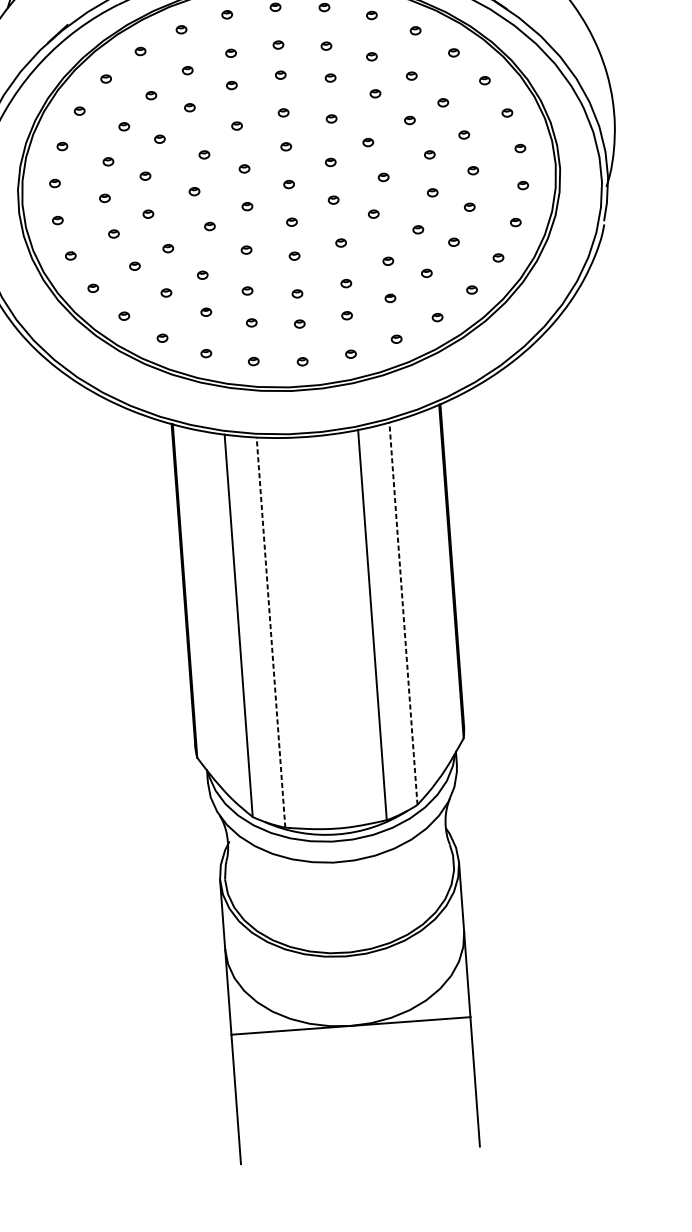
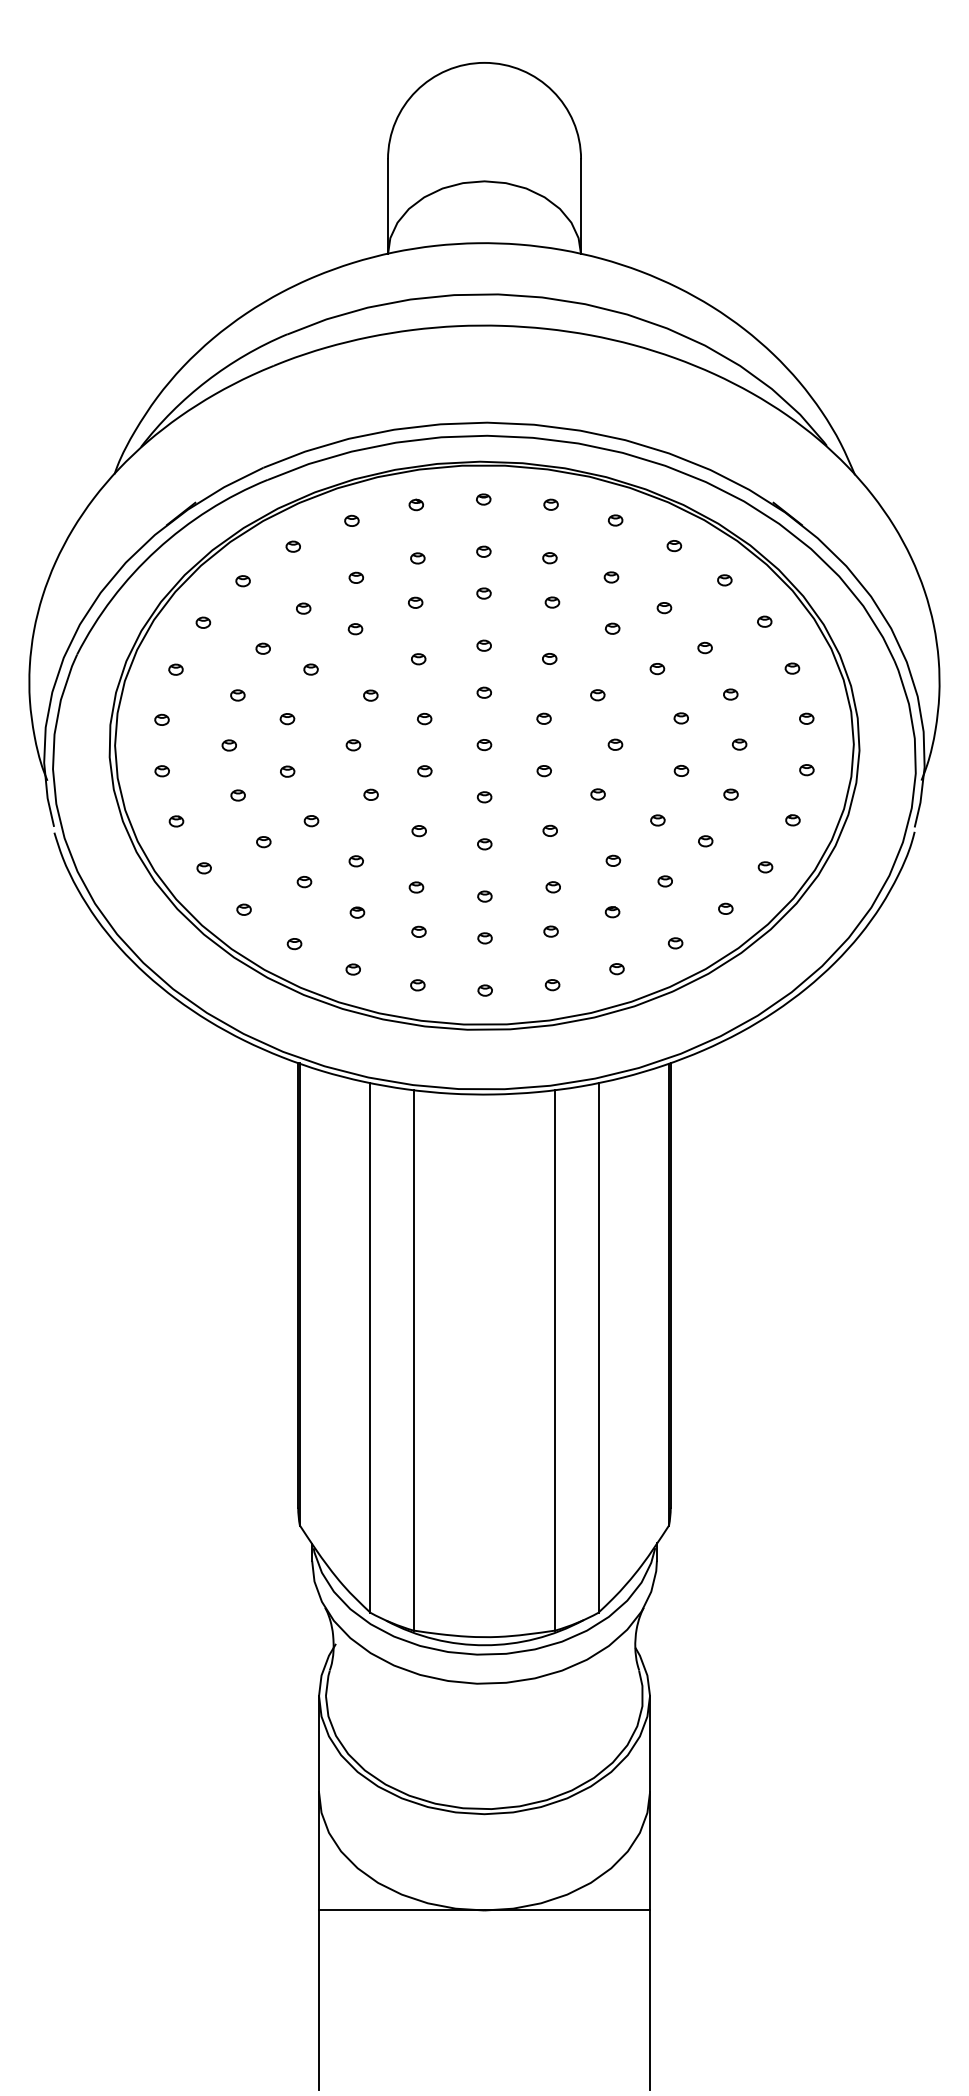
line: (403, 613) -> (598, 1347), dashed -> solid
line: (271, 631) -> (414, 1359), dashed -> solid

